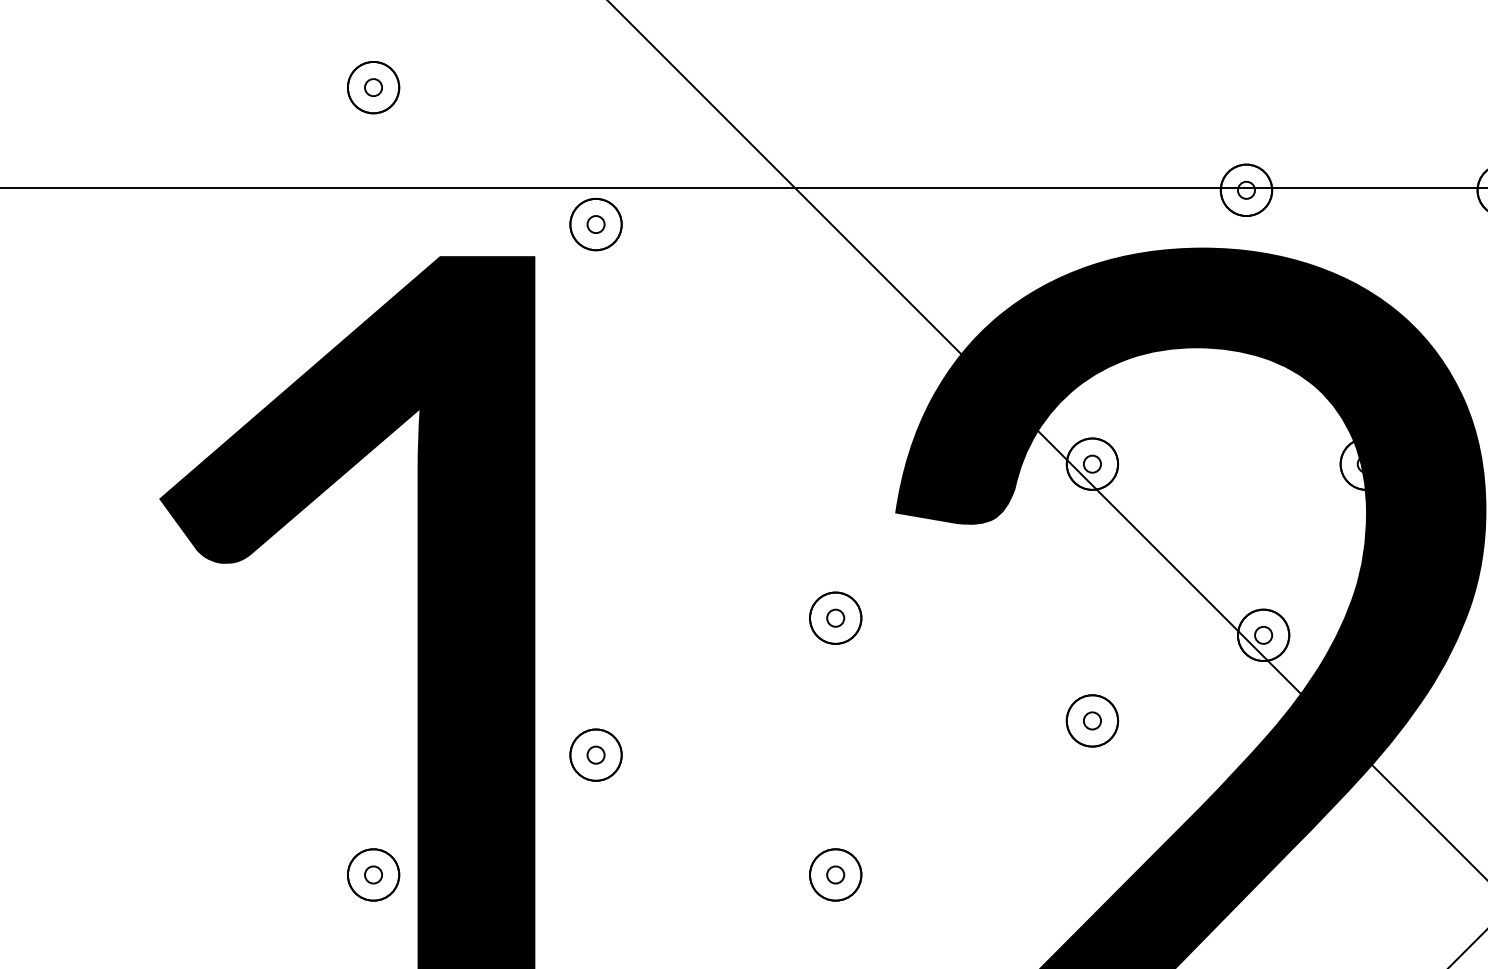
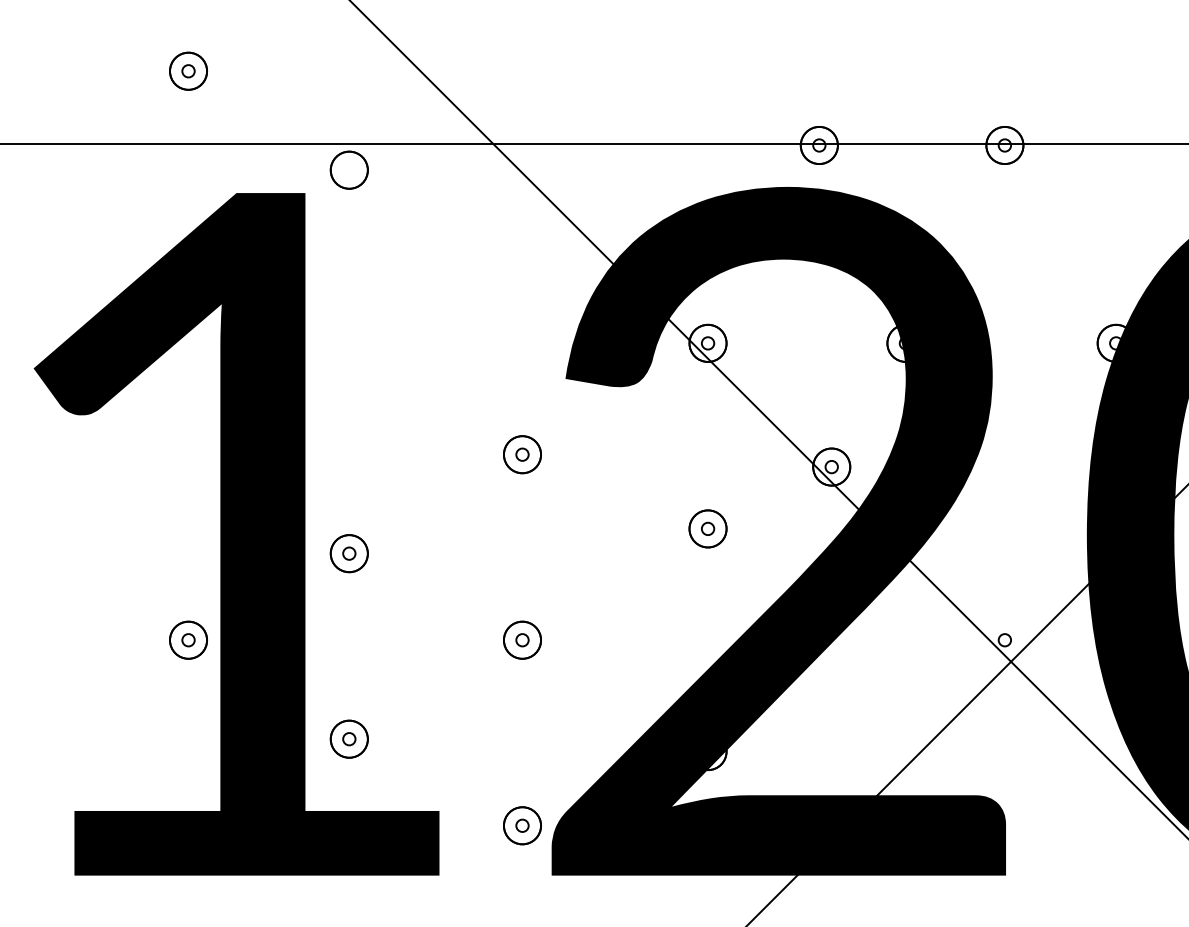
part: (596, 224) -> (349, 170), removed

